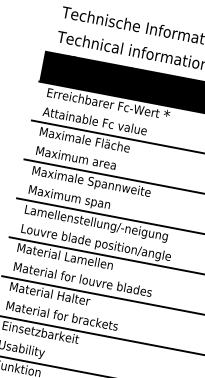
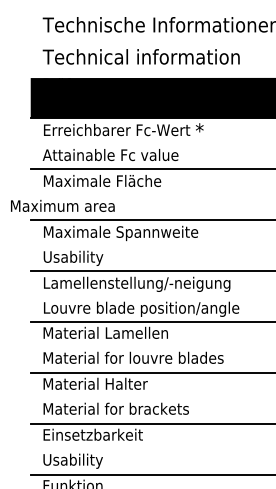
text: (76, 157) -> (62, 205), moved
text: (69, 197) -> (96, 257), Maximum span -> Usability

